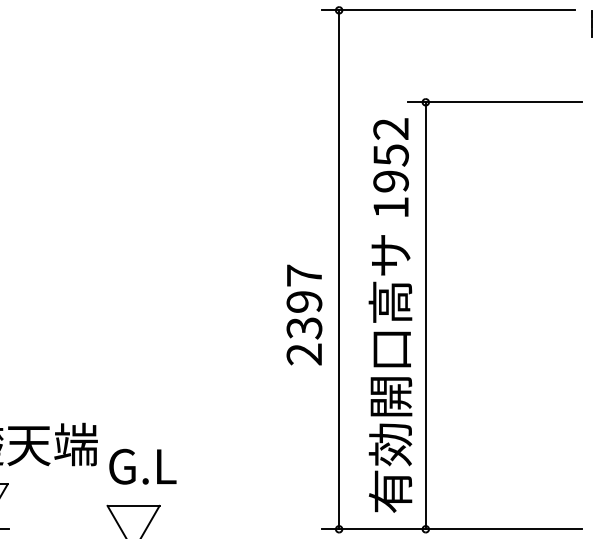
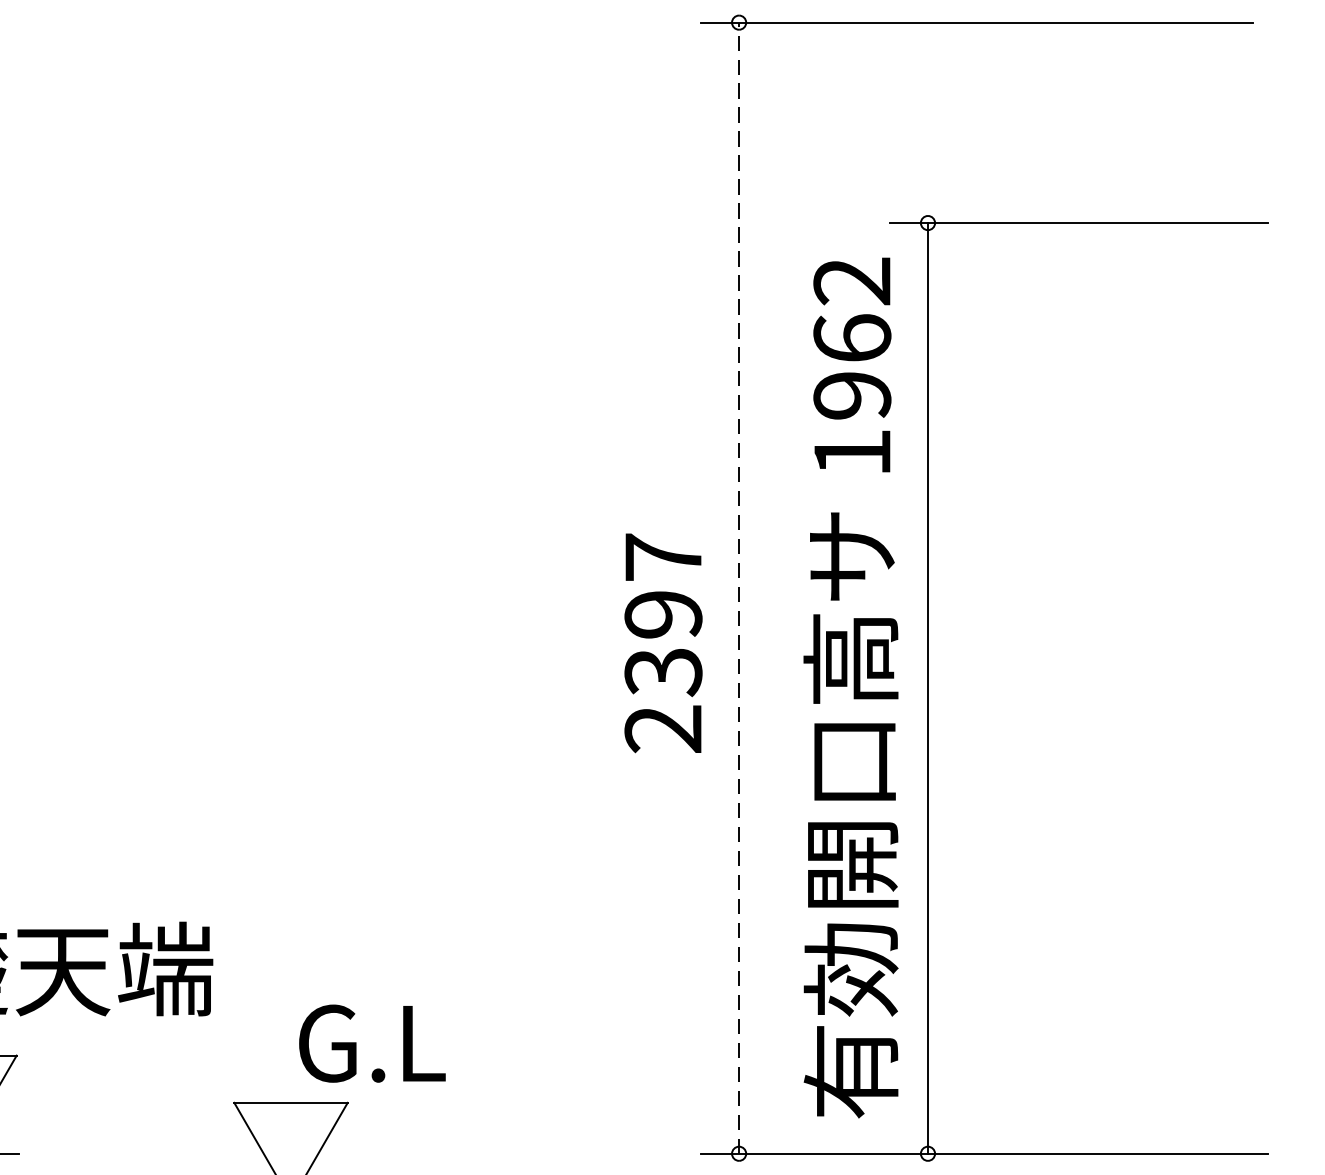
line: (591, 23) -> (1289, 51), removed
text: (390, 155) -> (851, 339), 1952 -> 1962
line: (339, 269) -> (739, 587), solid -> dashed
text: (304, 314) -> (663, 641), moved
text: (142, 466) -> (371, 1043), moved

